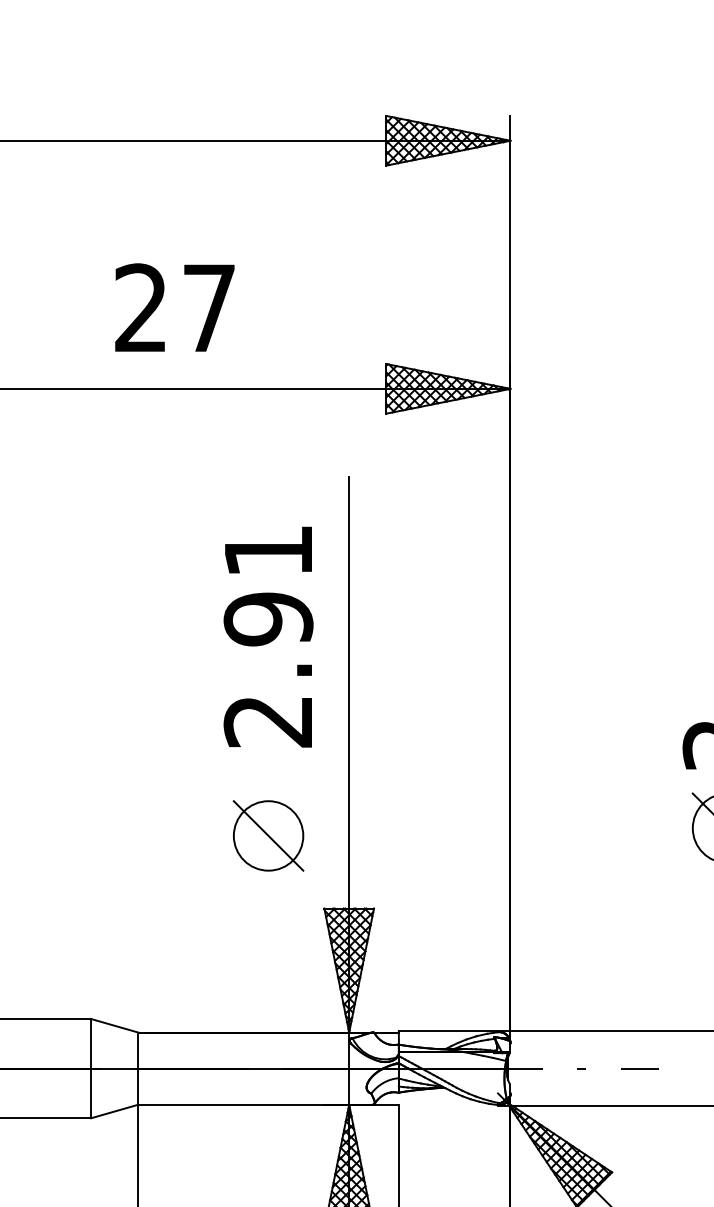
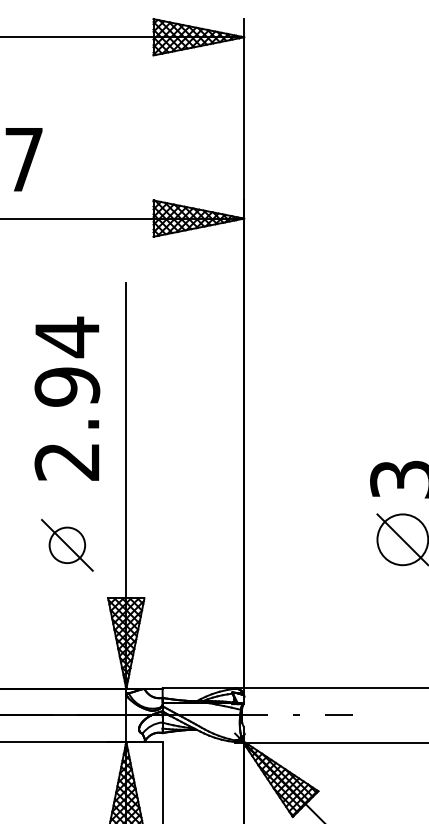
text: (268, 551) -> (67, 337), 2.91 -> 2.94
circle: (268, 835) -> (67, 545), size x0.7

